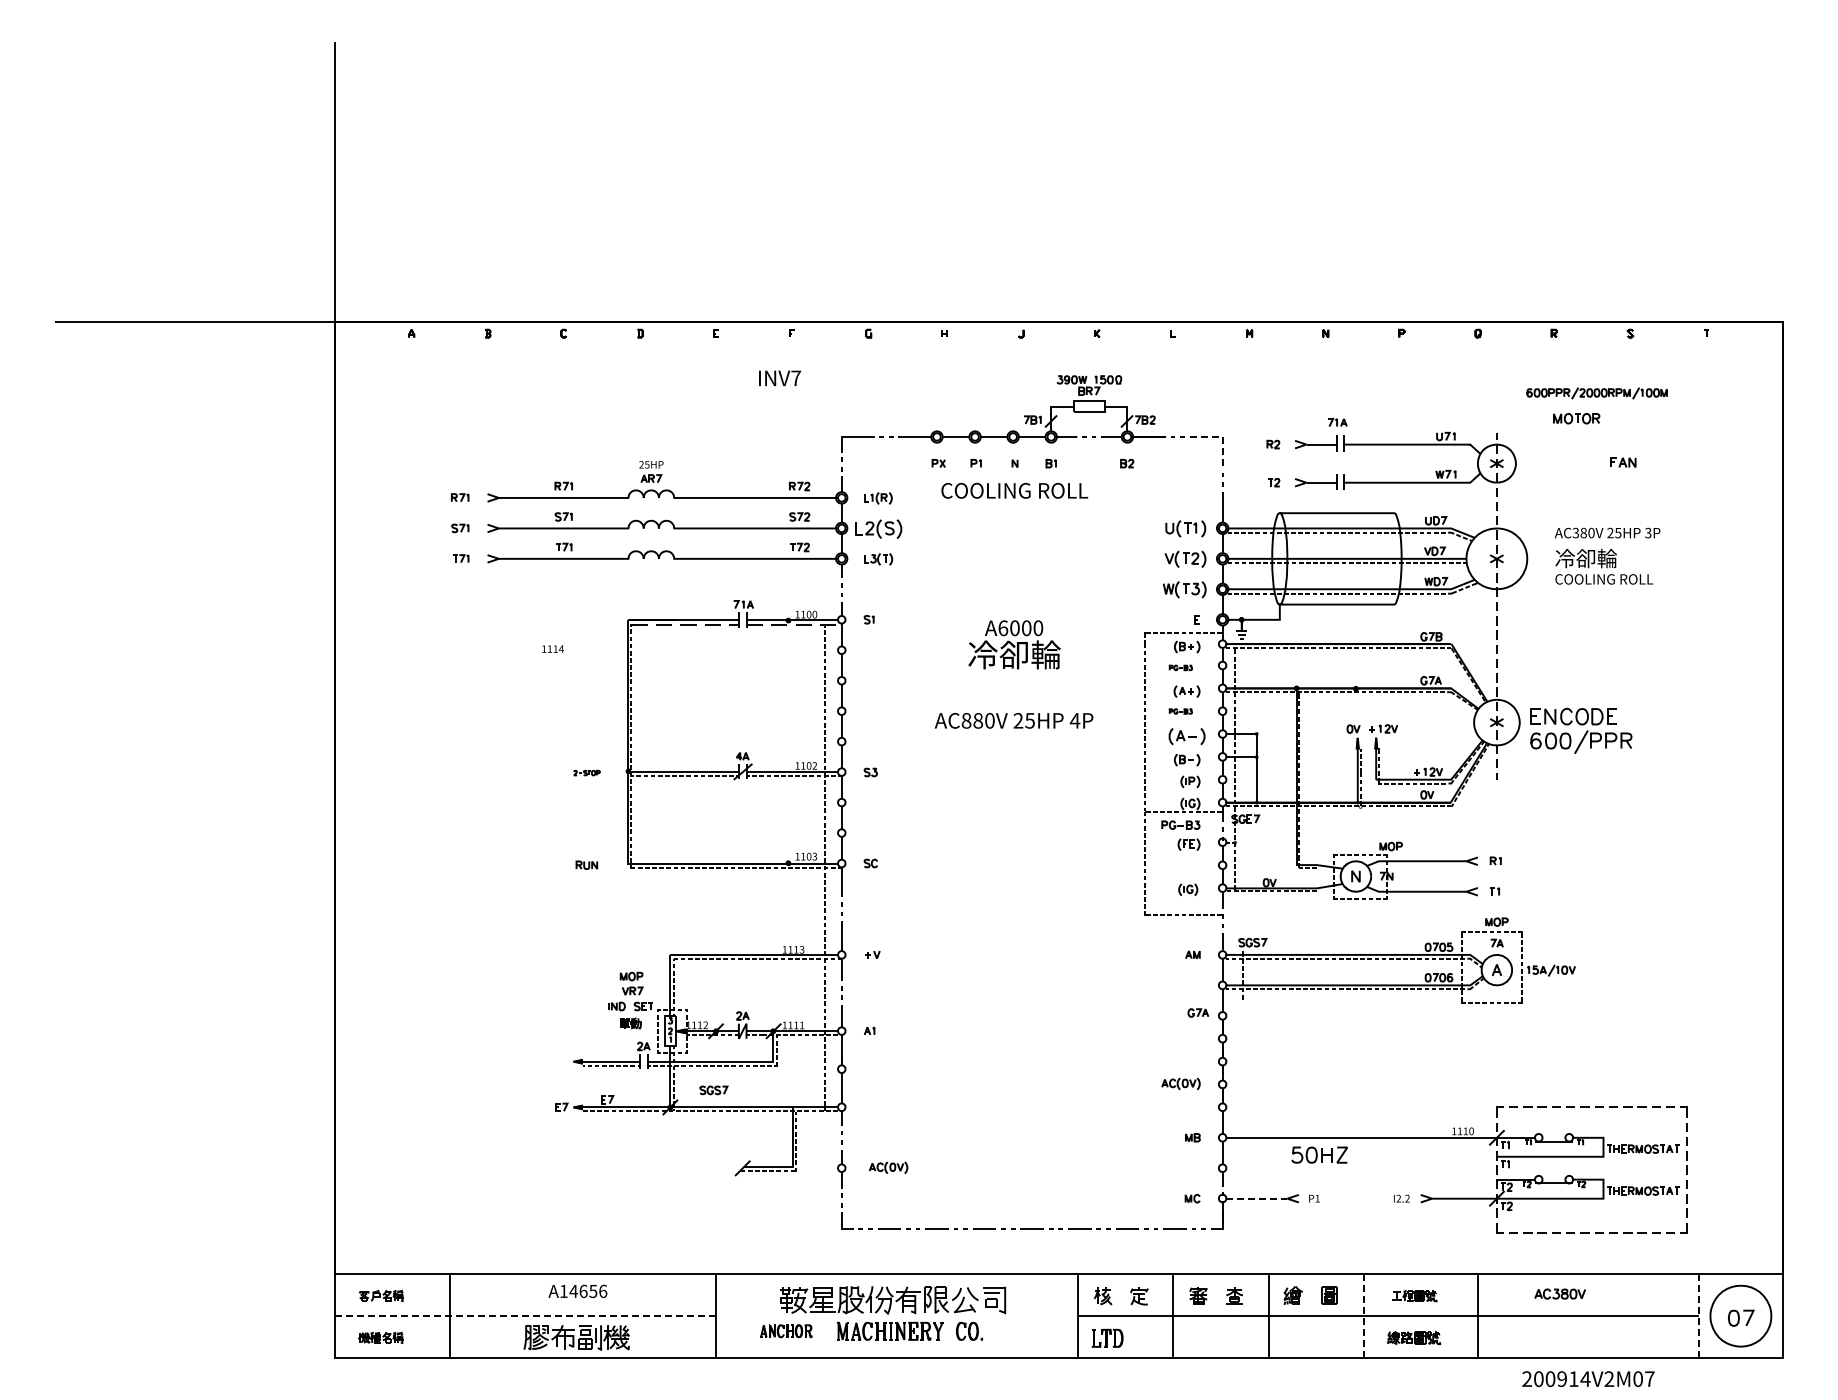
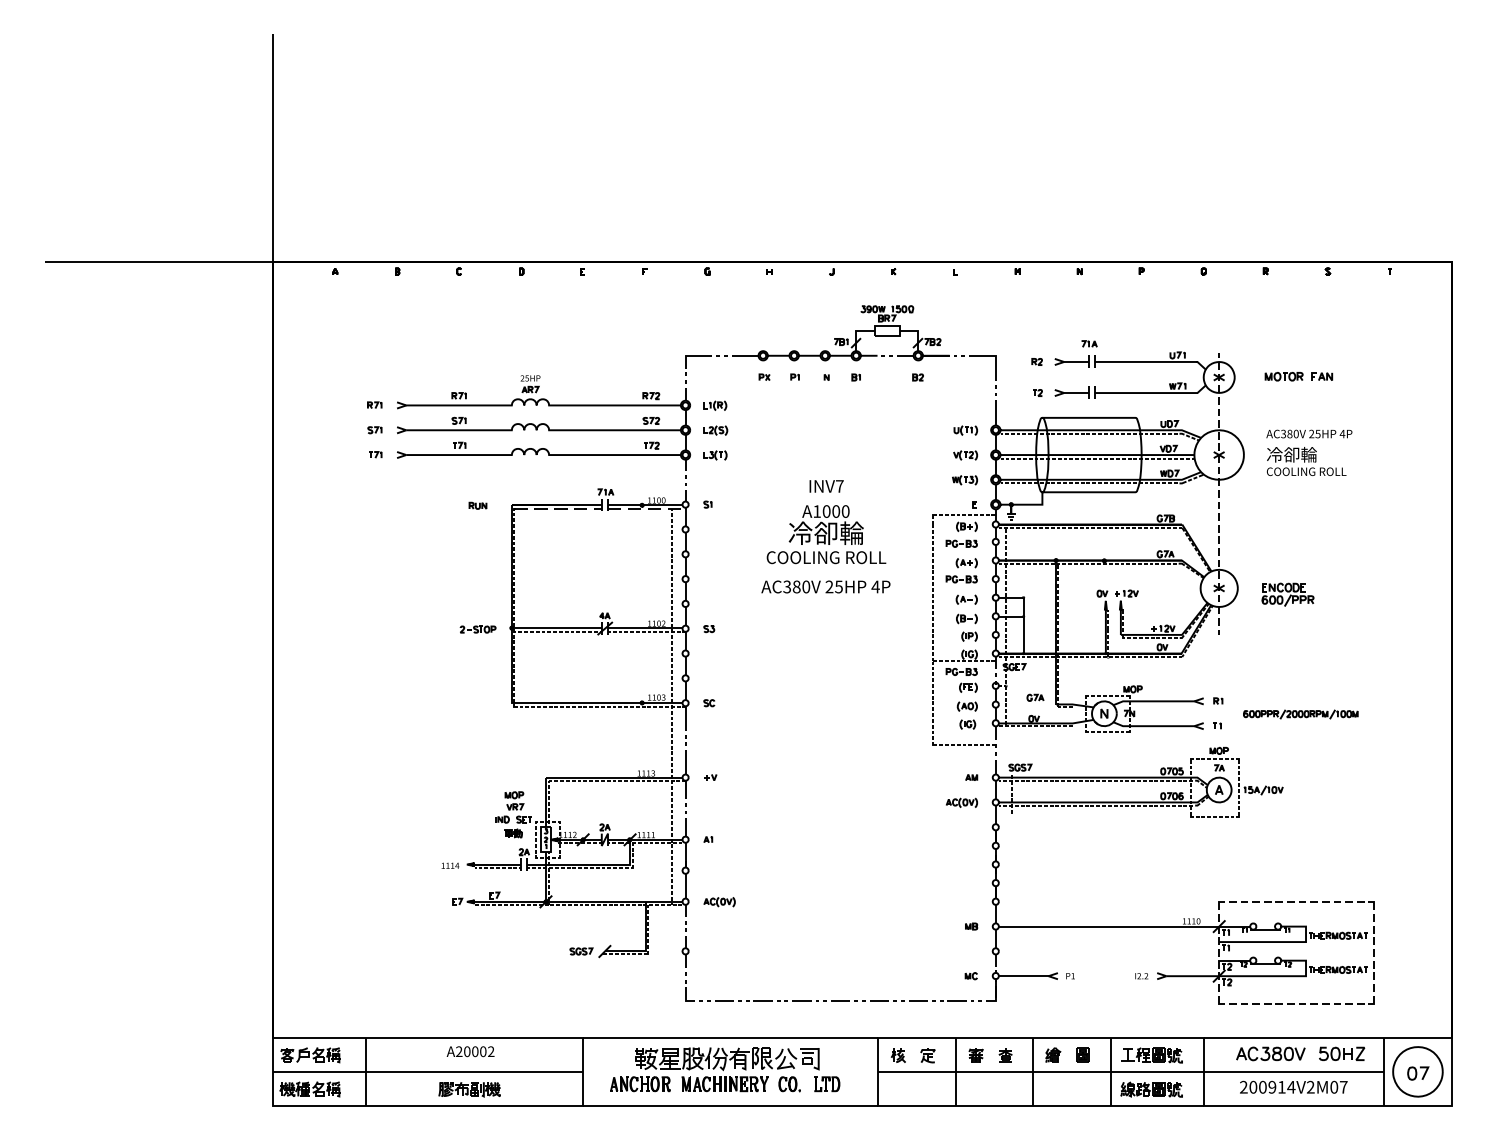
text: (779, 378) -> (826, 486), moved
part: (1596, 393) -> (1300, 714), moved
part: (1576, 418) -> (1284, 376), moved
line: (1222, 436) -> (995, 355), dashed -> solid
text: (1014, 490) -> (826, 557), moved
part: (878, 528) -> (715, 430), size x0.62
part: (1185, 528) -> (965, 430), size x0.71
text: (1647, 532) -> (1341, 433), 3P -> 4P
part: (1185, 559) -> (965, 455), size x0.71
part: (1184, 589) -> (964, 479), size x0.71
text: (1003, 628) -> (817, 511), A6000 -> A1000
text: (552, 648) -> (449, 865), moved
part: (1180, 667) -> (961, 543), size x1.67
part: (1180, 711) -> (961, 579), size x1.67
text: (966, 720) -> (787, 586), AC880V -> AC380V
part: (1581, 729) -> (1288, 594), size x0.62
part: (1186, 736) -> (966, 599), size x0.71
part: (586, 772) -> (477, 629), size x1.67
part: (586, 864) -> (477, 505), moved
part: (1187, 867) -> (967, 706), added
part: (1198, 1012) -> (1035, 697), moved
part: (1180, 1083) -> (961, 802), moved
part: (713, 1090) -> (581, 951), moved
part: (1319, 1154) -> (1341, 1053), moved
part: (888, 1167) -> (719, 901), moved
line: (1257, 1198) -> (1024, 976), dashed -> solid
text: (583, 1291) -> (475, 1051), A14656 -> A20002
part: (1559, 1293) -> (1270, 1053), size x1.67
part: (381, 1295) -> (310, 1055), size x1.67
part: (1414, 1295) -> (1152, 1055), size x1.67
line: (526, 1316) -> (428, 1072), dashed -> solid
line: (1363, 1316) -> (1110, 1072), dashed -> solid
line: (1699, 1316) -> (1384, 1072), dashed -> solid
part: (786, 1330) -> (640, 1083), size x1.43
part: (380, 1337) -> (309, 1089), size x1.67
part: (576, 1337) -> (469, 1089), size x0.71
part: (1107, 1337) -> (827, 1083), moved
part: (1413, 1337) -> (1151, 1089), size x1.43
text: (1588, 1379) -> (1293, 1087), moved

